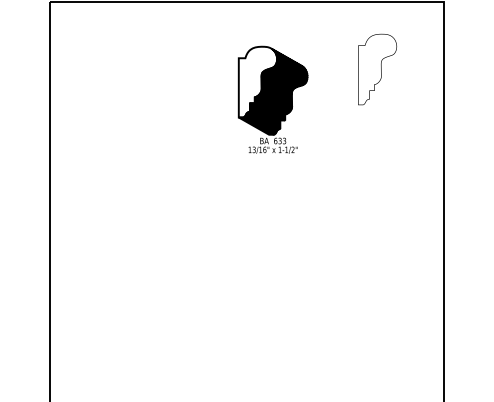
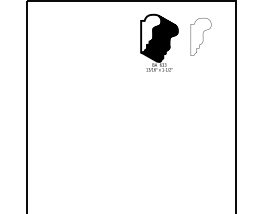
part: (273, 98) -> (159, 42), moved

